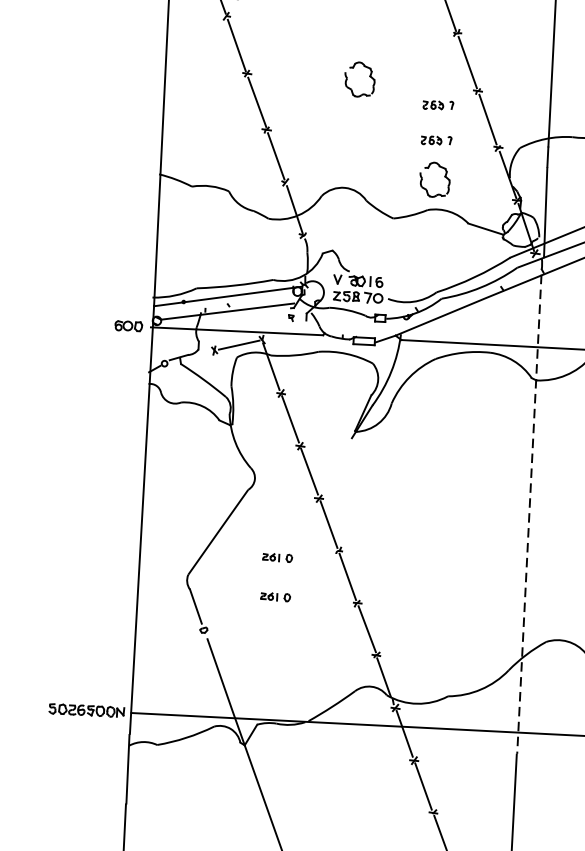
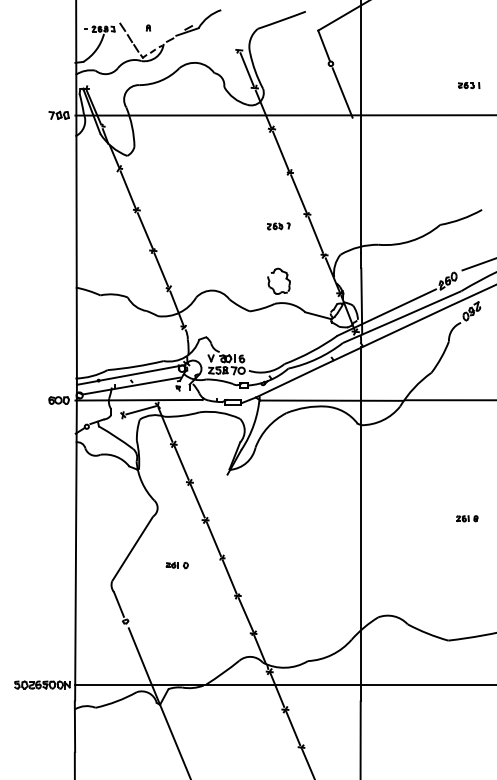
part: (368, 77) -> (226, 208), removed
part: (436, 140) -> (278, 252), removed
line: (529, 514) -> (361, 524), dashed -> solid
part: (274, 597) -> (176, 594), removed

